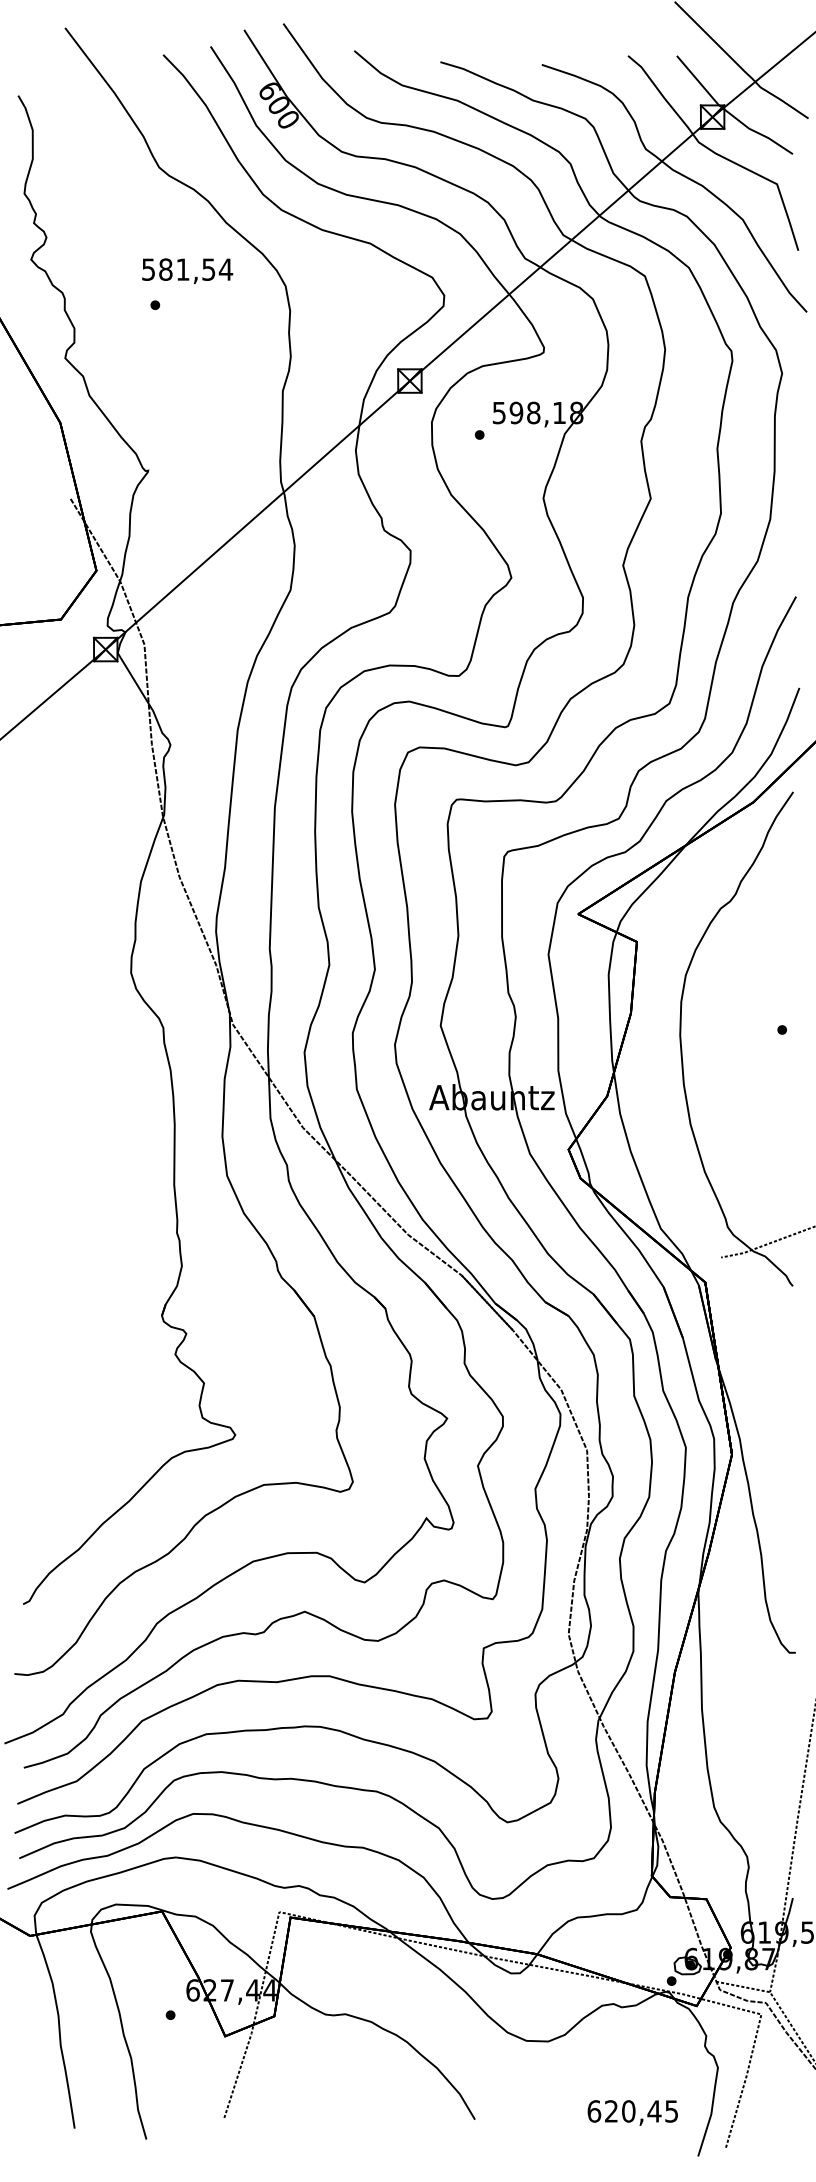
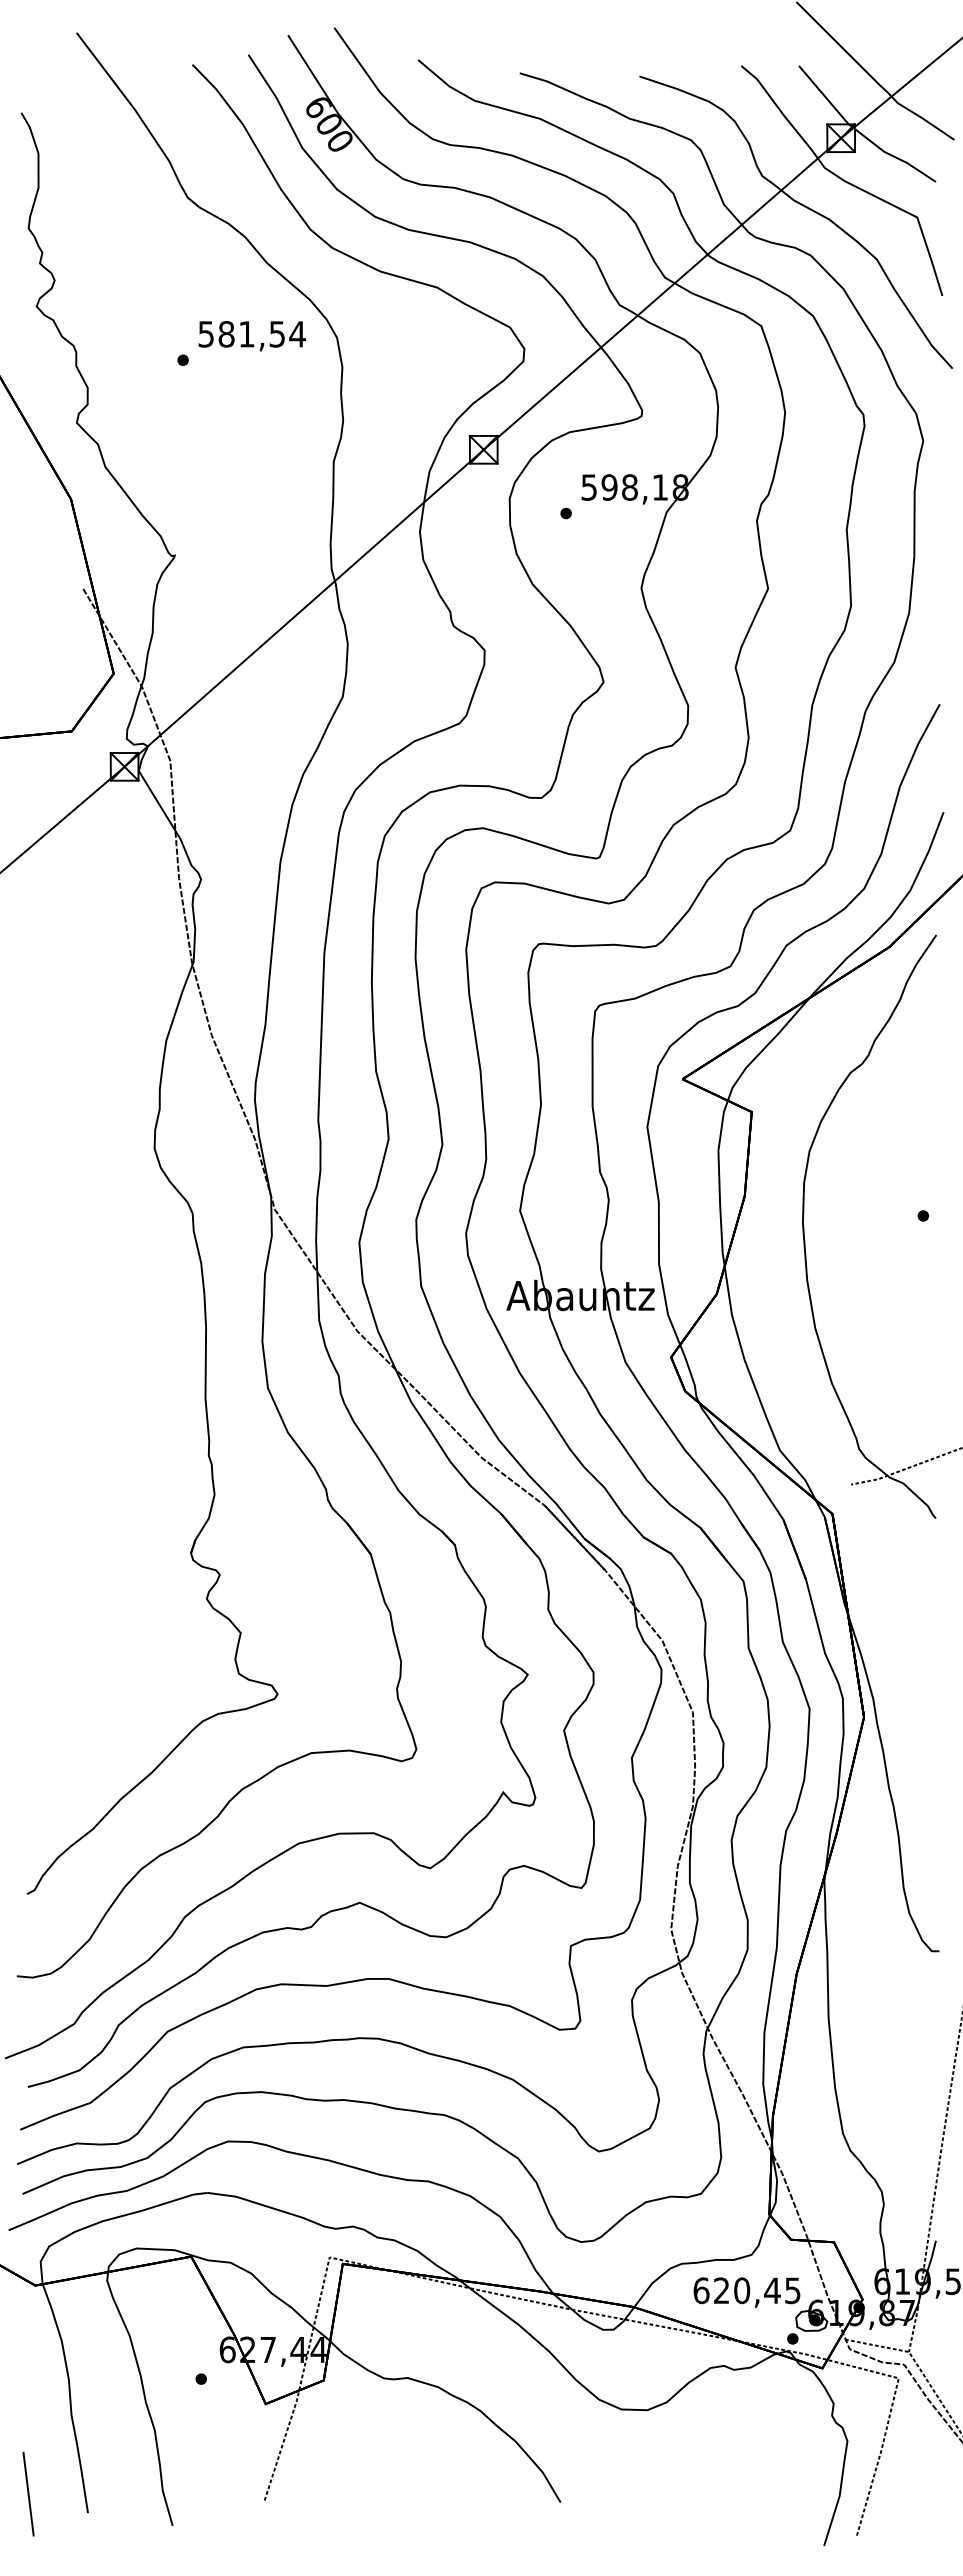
text: (187, 271) -> (252, 336), moved
line: (24, 2112) -> (28, 2493), added
text: (632, 2112) -> (746, 2292), moved

